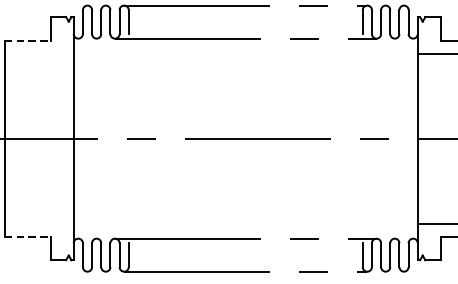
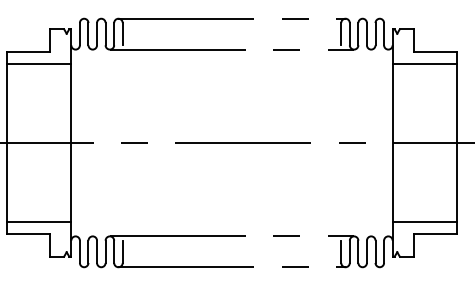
line: (28, 40) -> (29, 51), dashed -> solid
line: (39, 53) -> (39, 63), added
line: (39, 223) -> (39, 222), added
line: (28, 236) -> (29, 234), dashed -> solid

